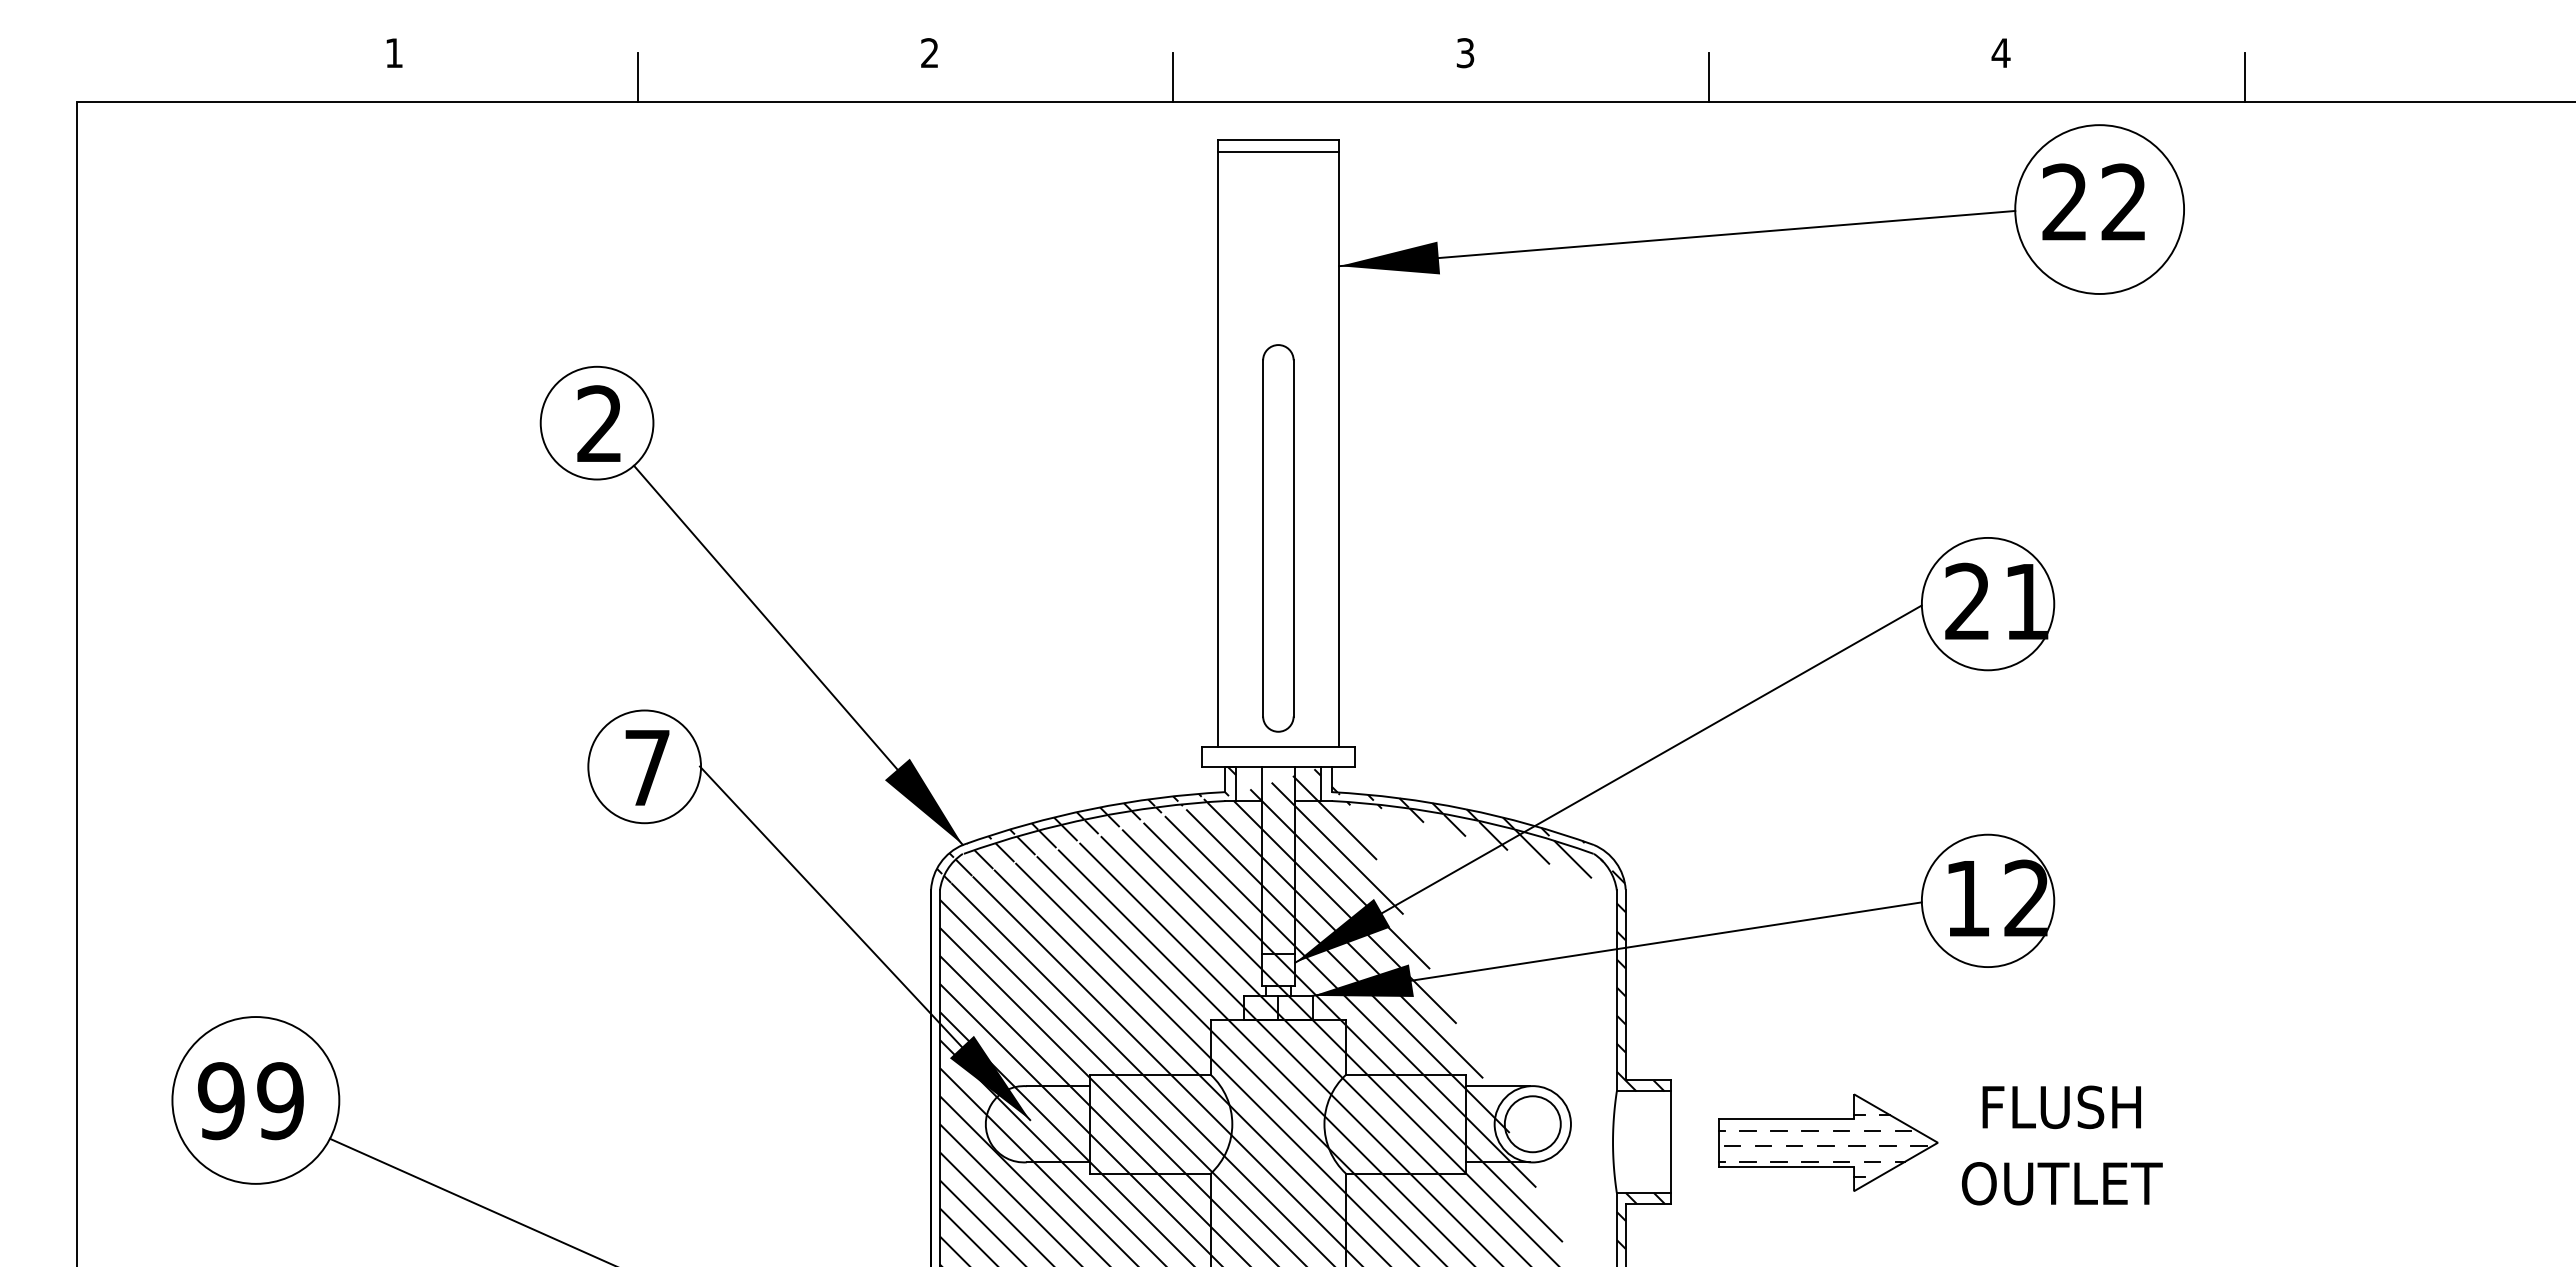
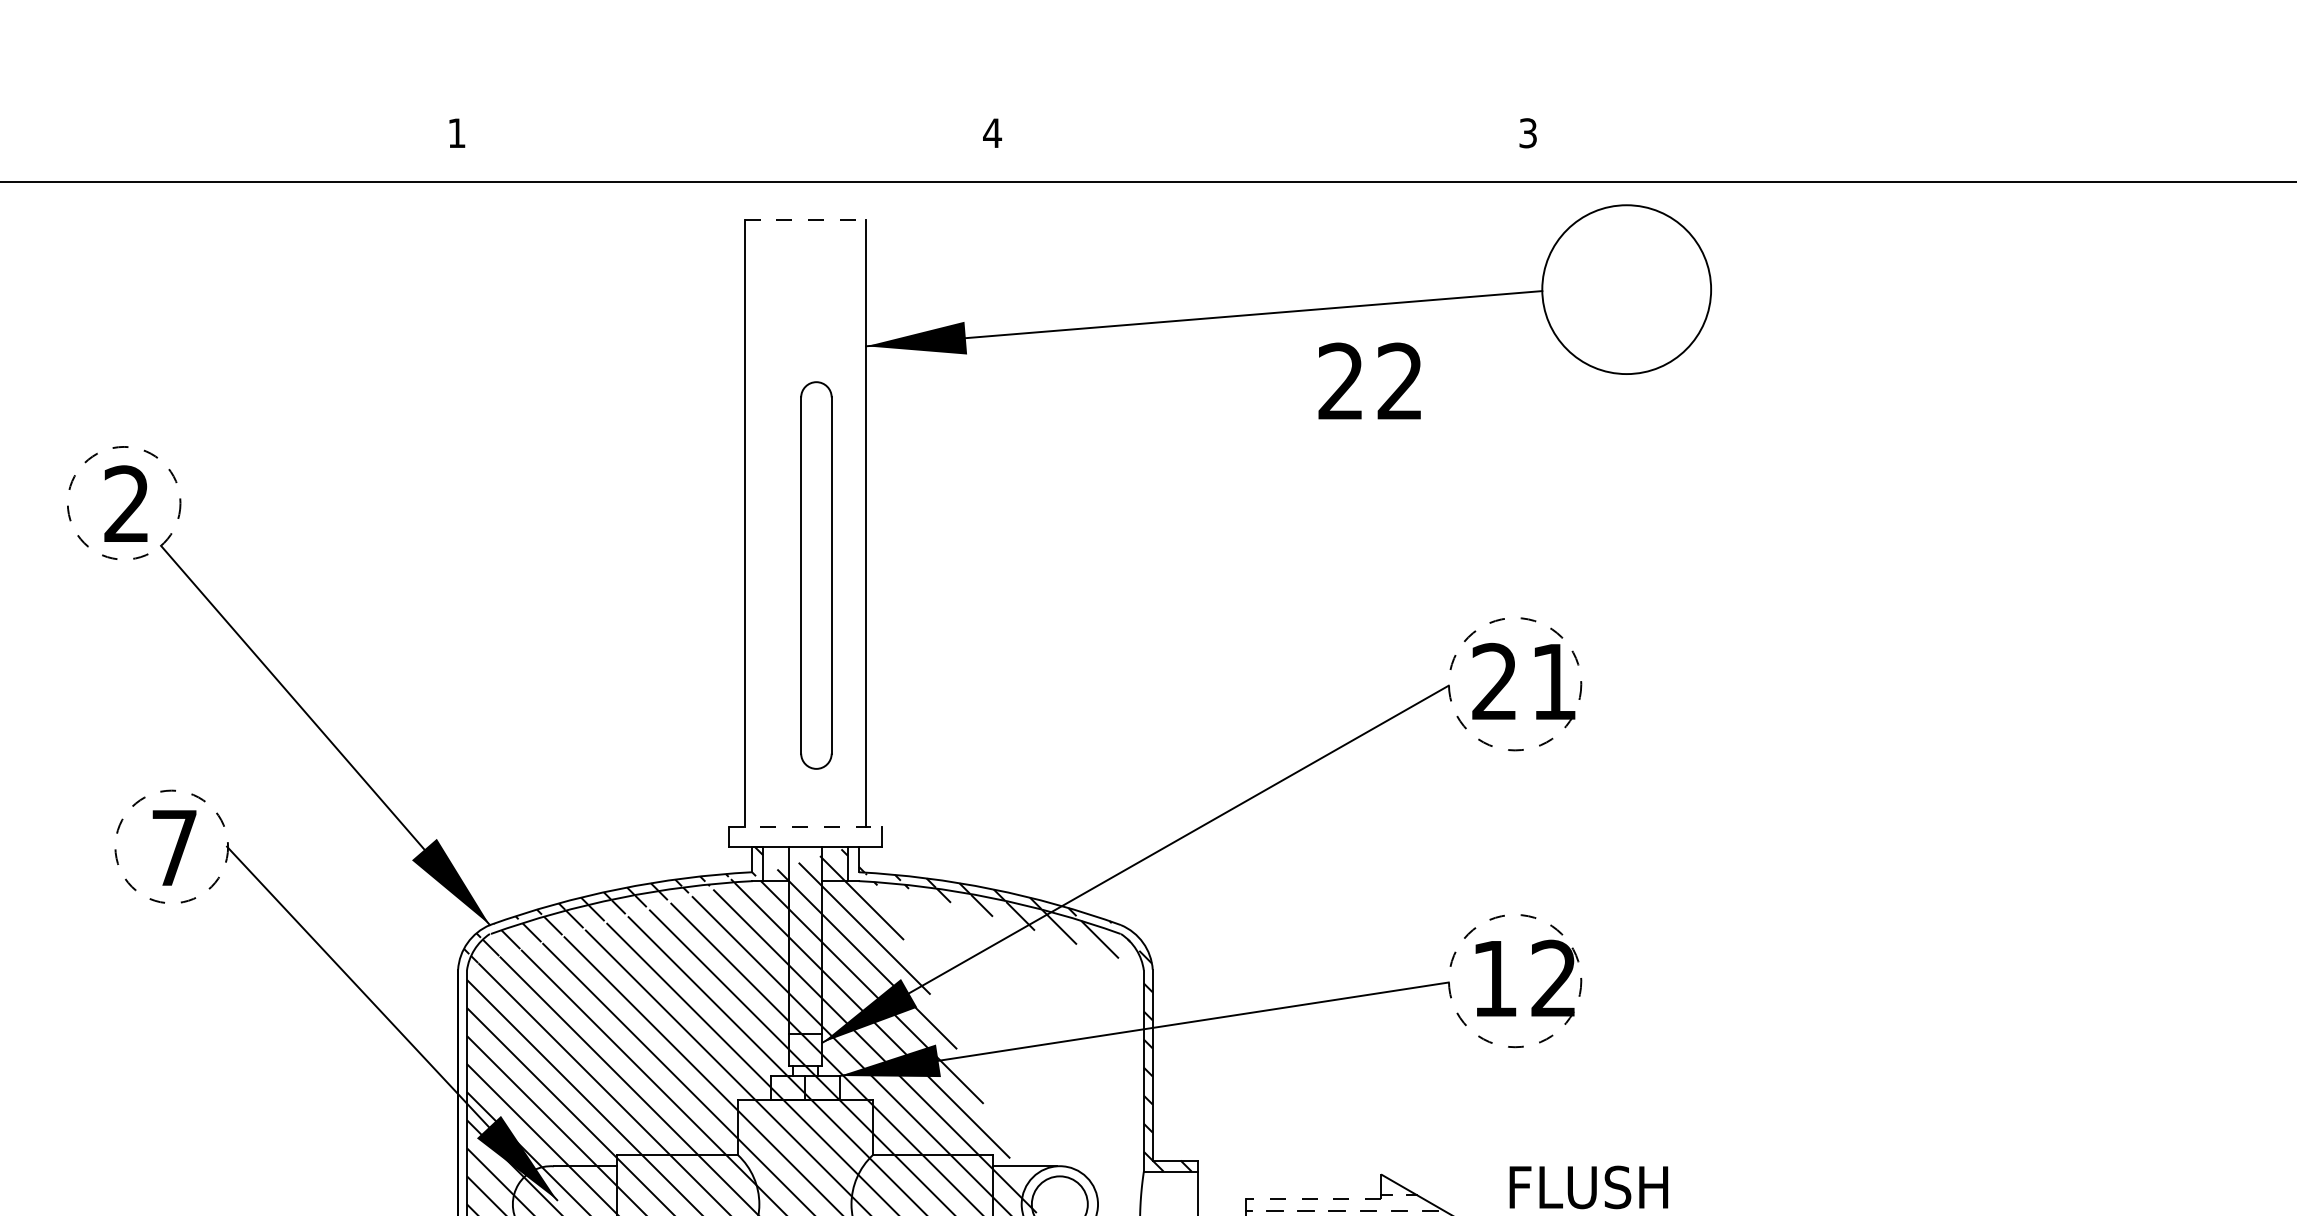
text: (929, 52) -> (456, 132), 2 -> 1
text: (1464, 53) -> (991, 133), 3 -> 4
text: (2000, 53) -> (1527, 133), 4 -> 3
line: (637, 77) -> (164, 157), removed
line: (1173, 77) -> (700, 157), removed
line: (1709, 77) -> (1236, 157), removed
line: (2244, 77) -> (1771, 157), removed
line: (1278, 140) -> (805, 220), solid -> dashed
line: (1278, 152) -> (805, 232), removed
text: (2093, 201) -> (1369, 380), moved
circle: (596, 422) -> (123, 502), solid -> dashed
part: (1278, 538) -> (816, 575), moved
circle: (1987, 603) -> (1514, 683), solid -> dashed
line: (1278, 747) -> (805, 827), solid -> dashed
circle: (644, 766) -> (171, 846), solid -> dashed
circle: (1987, 900) -> (1514, 980), solid -> dashed
line: (1786, 1118) -> (1313, 1198), solid -> dashed

